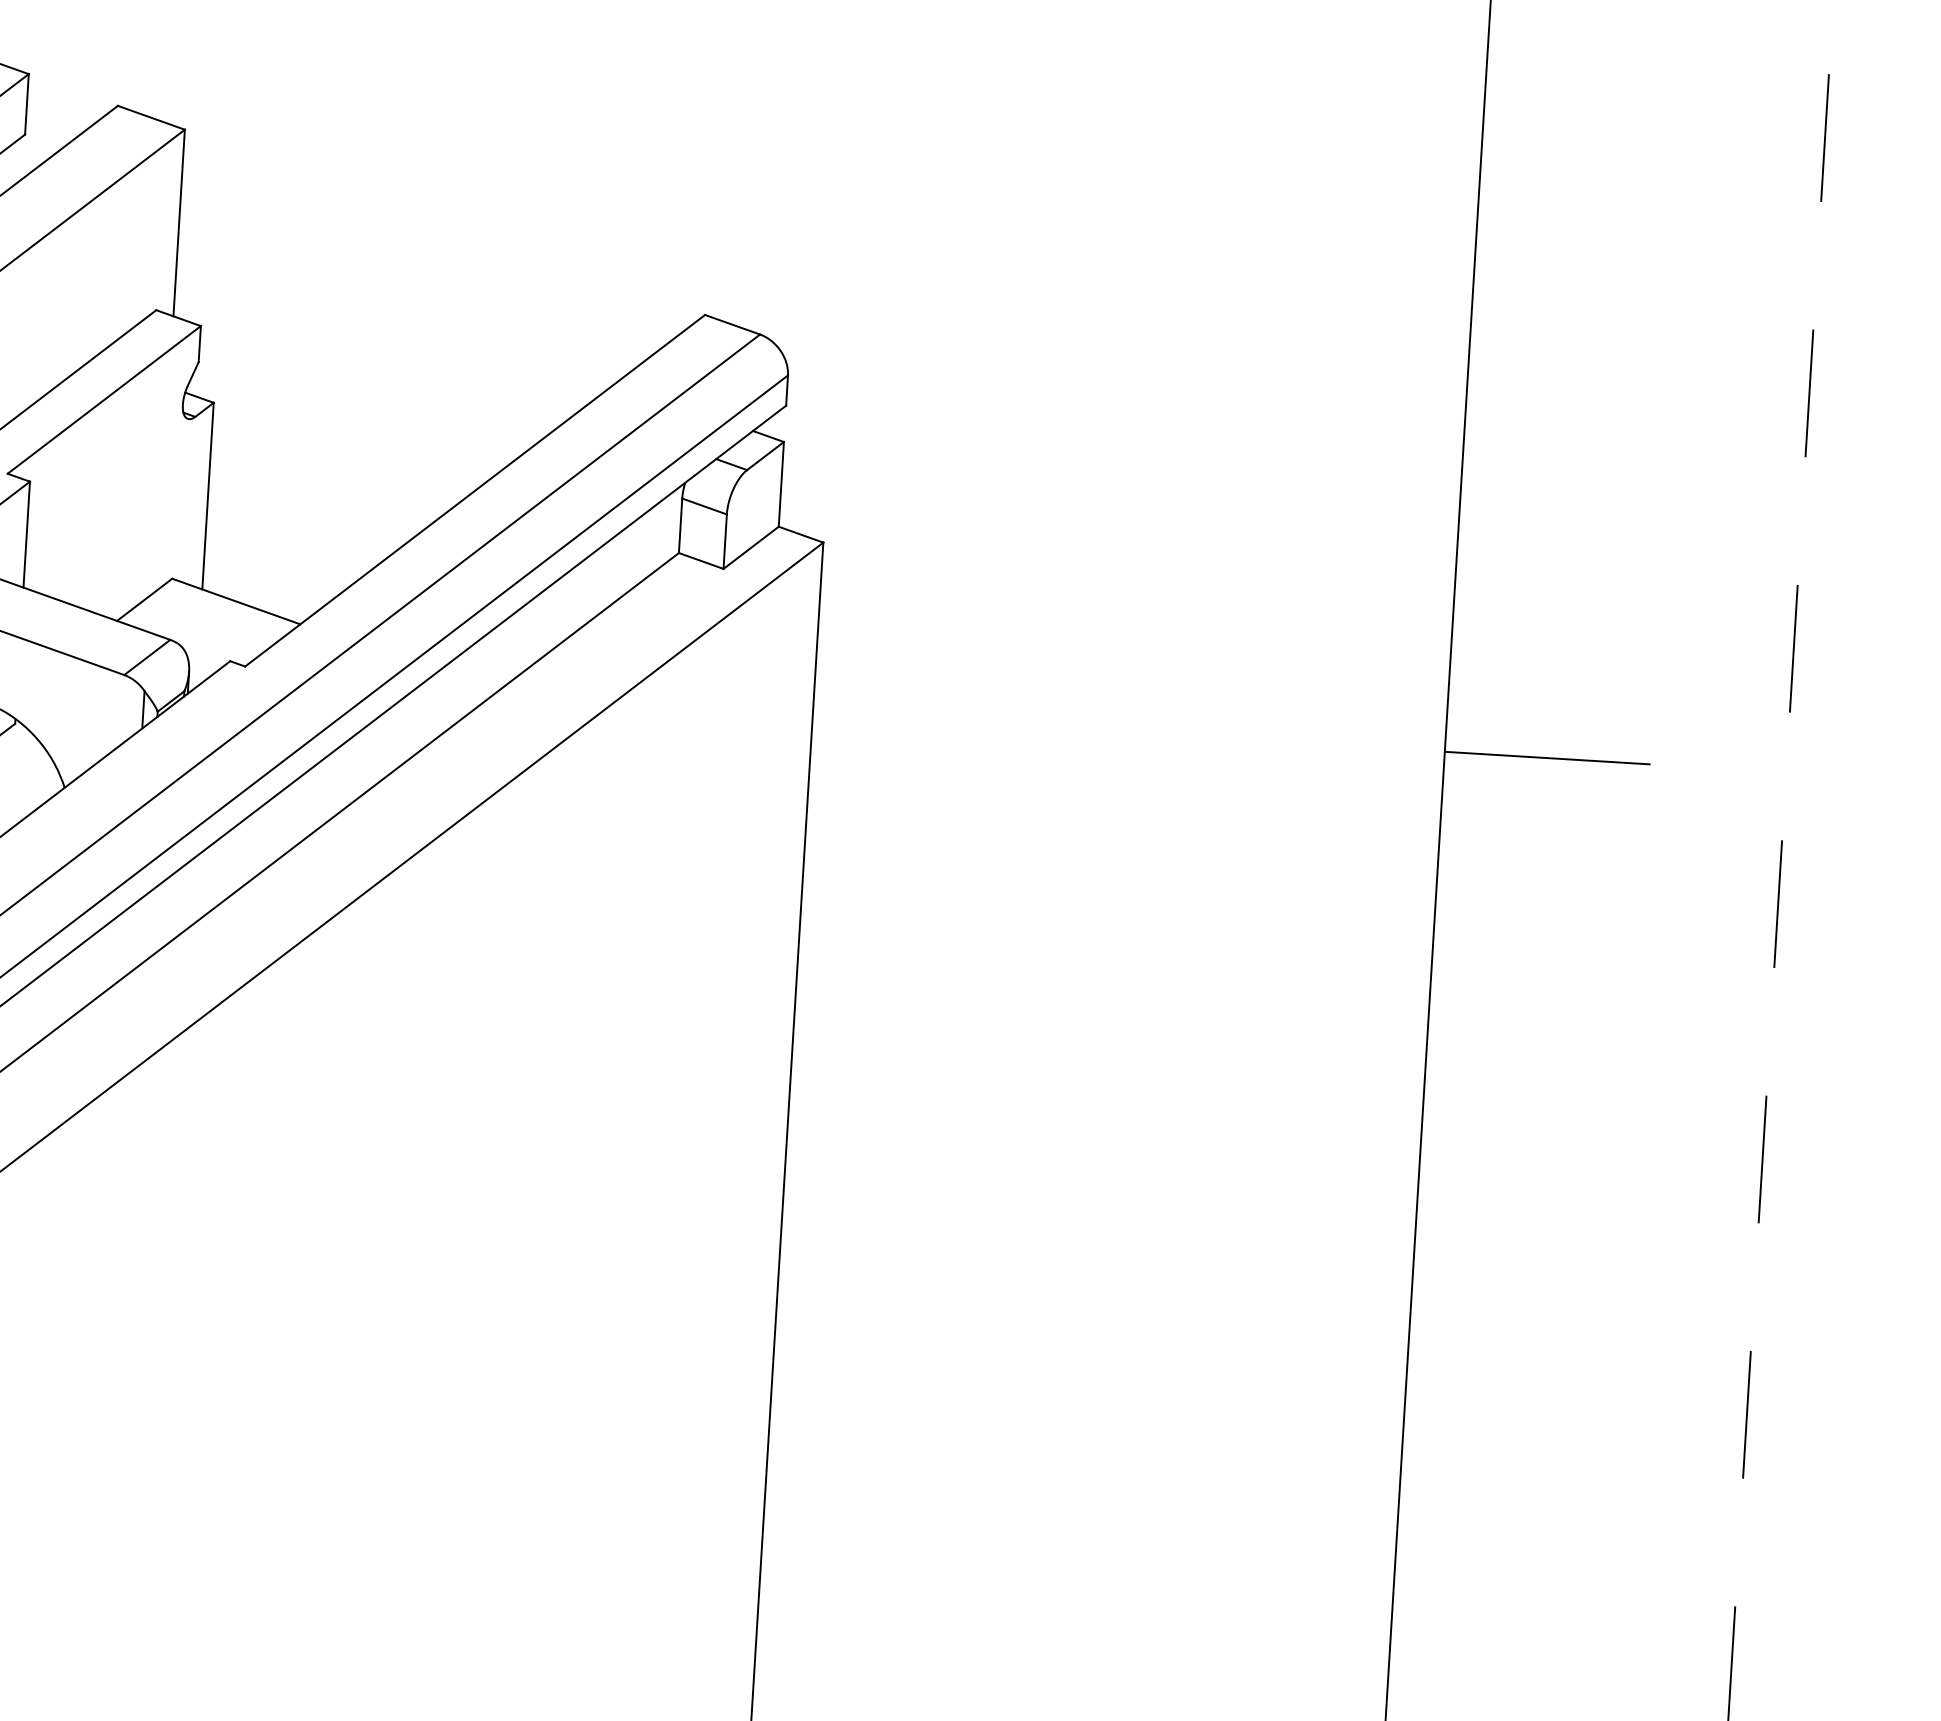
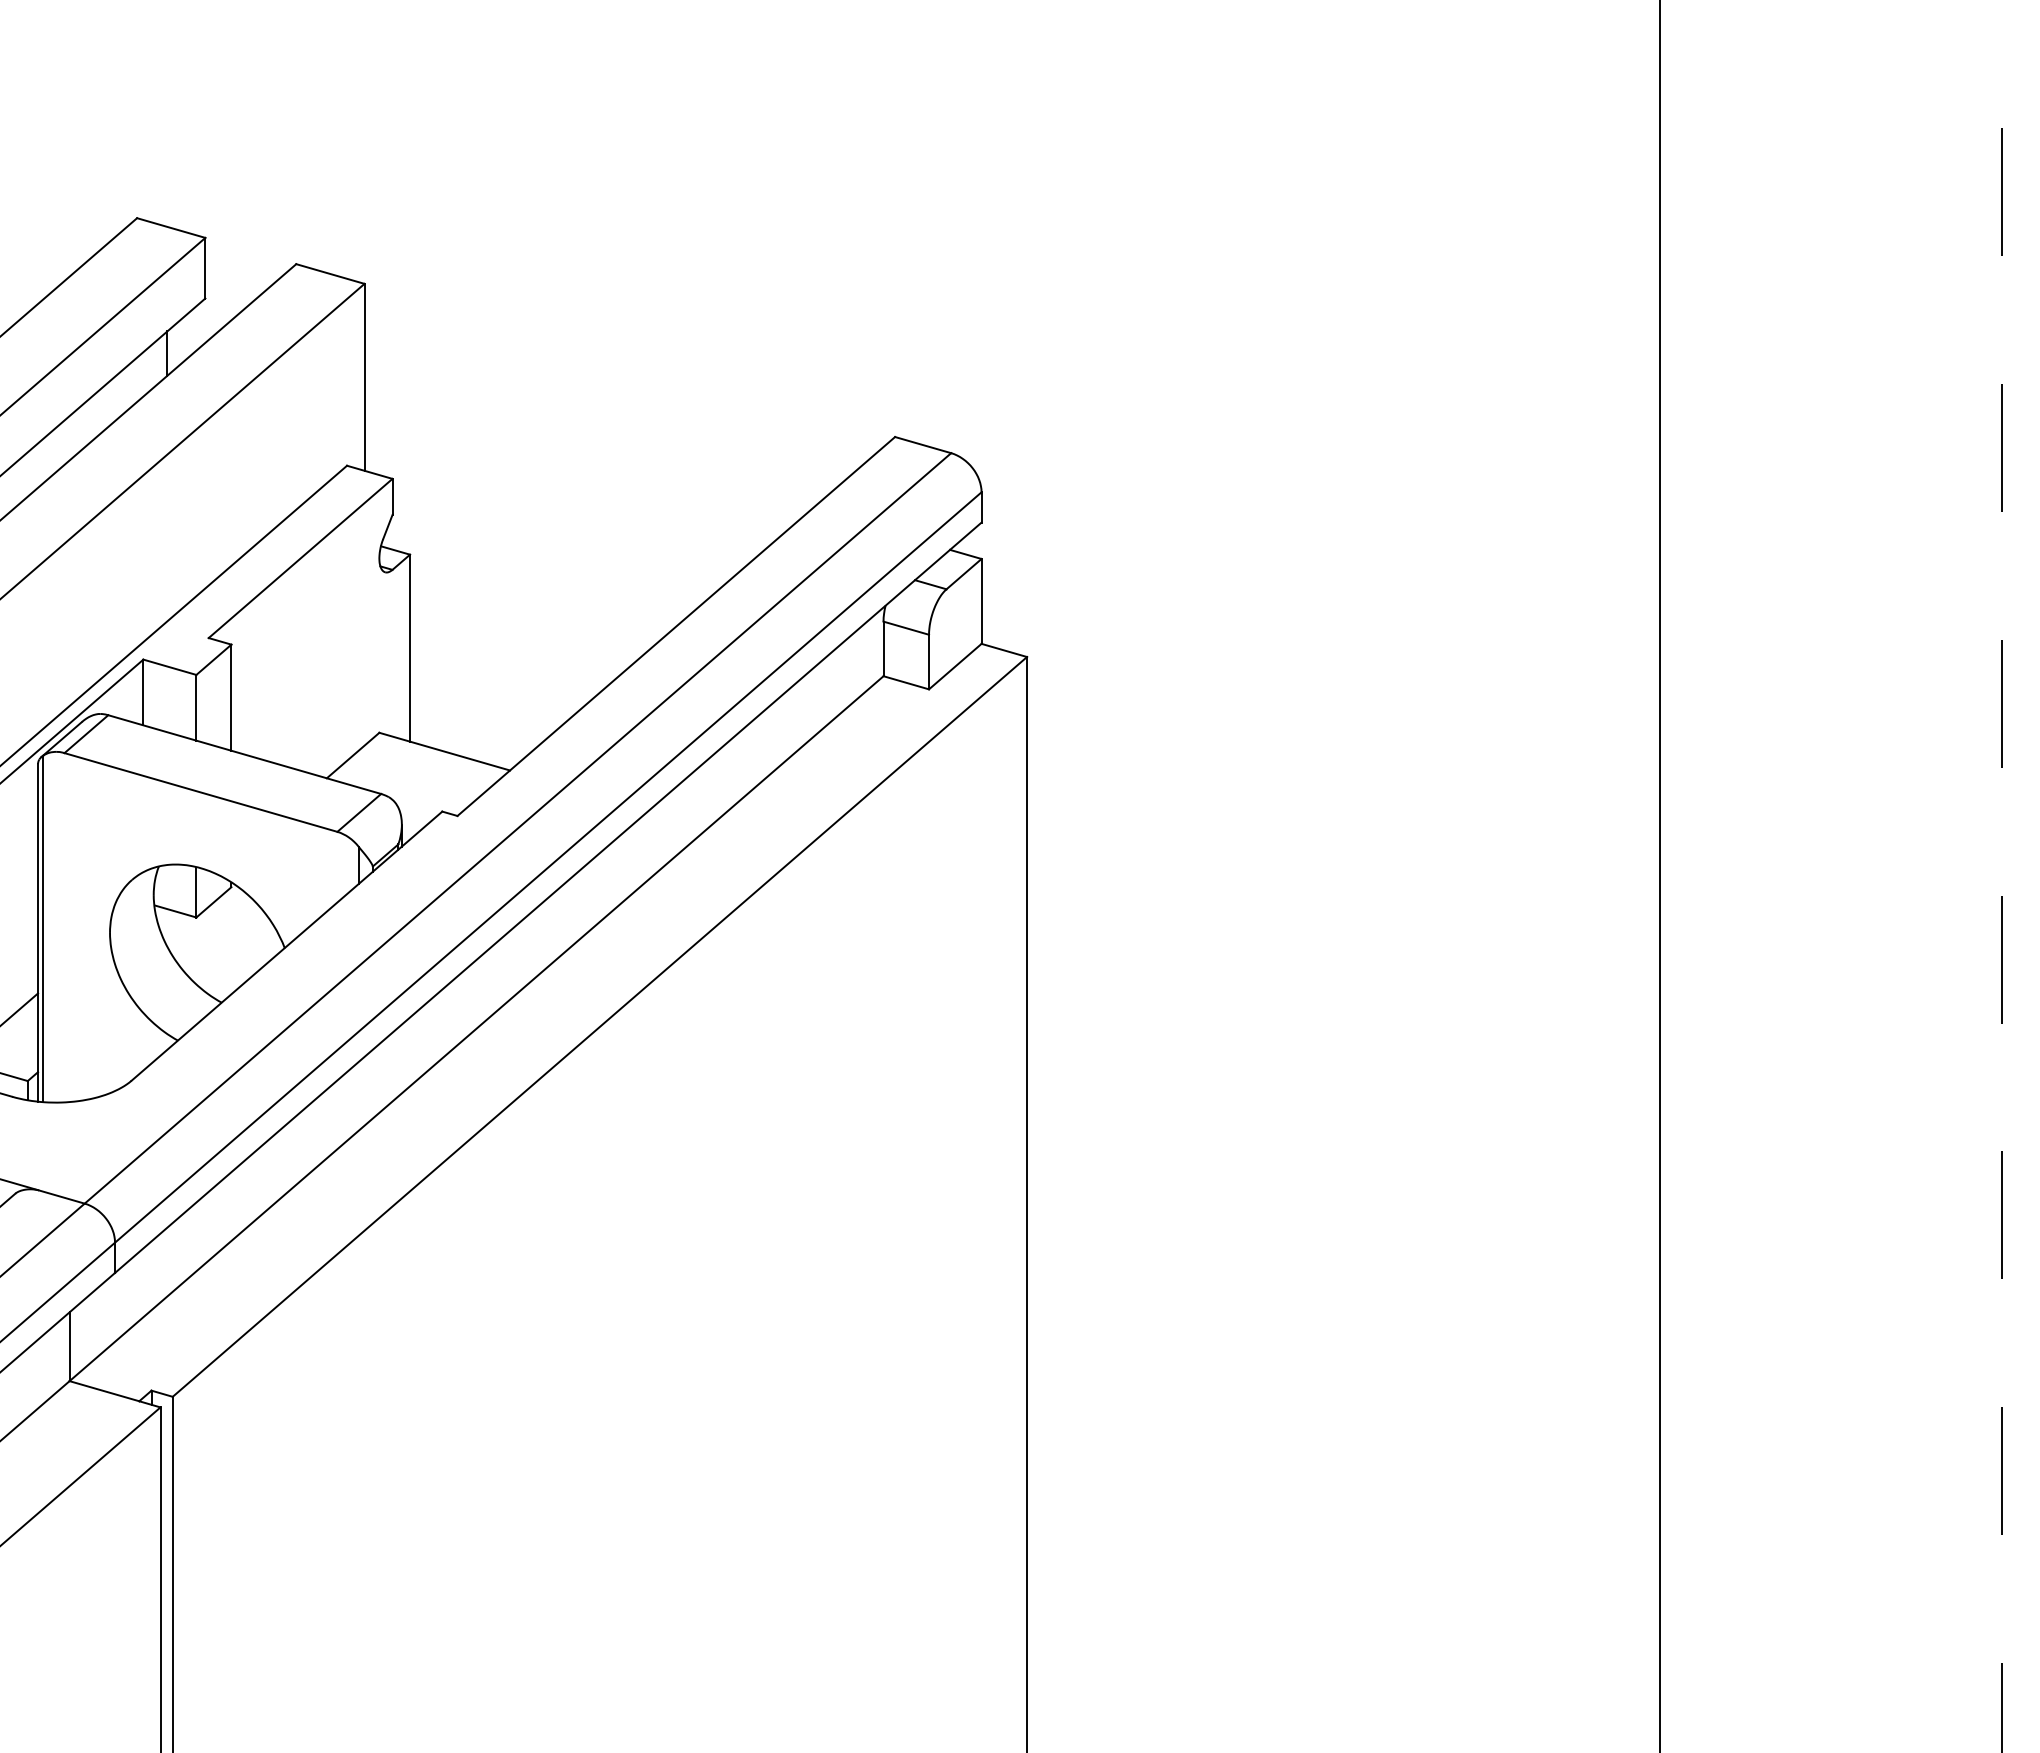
line: (1547, 757) -> (1762, 827), removed

